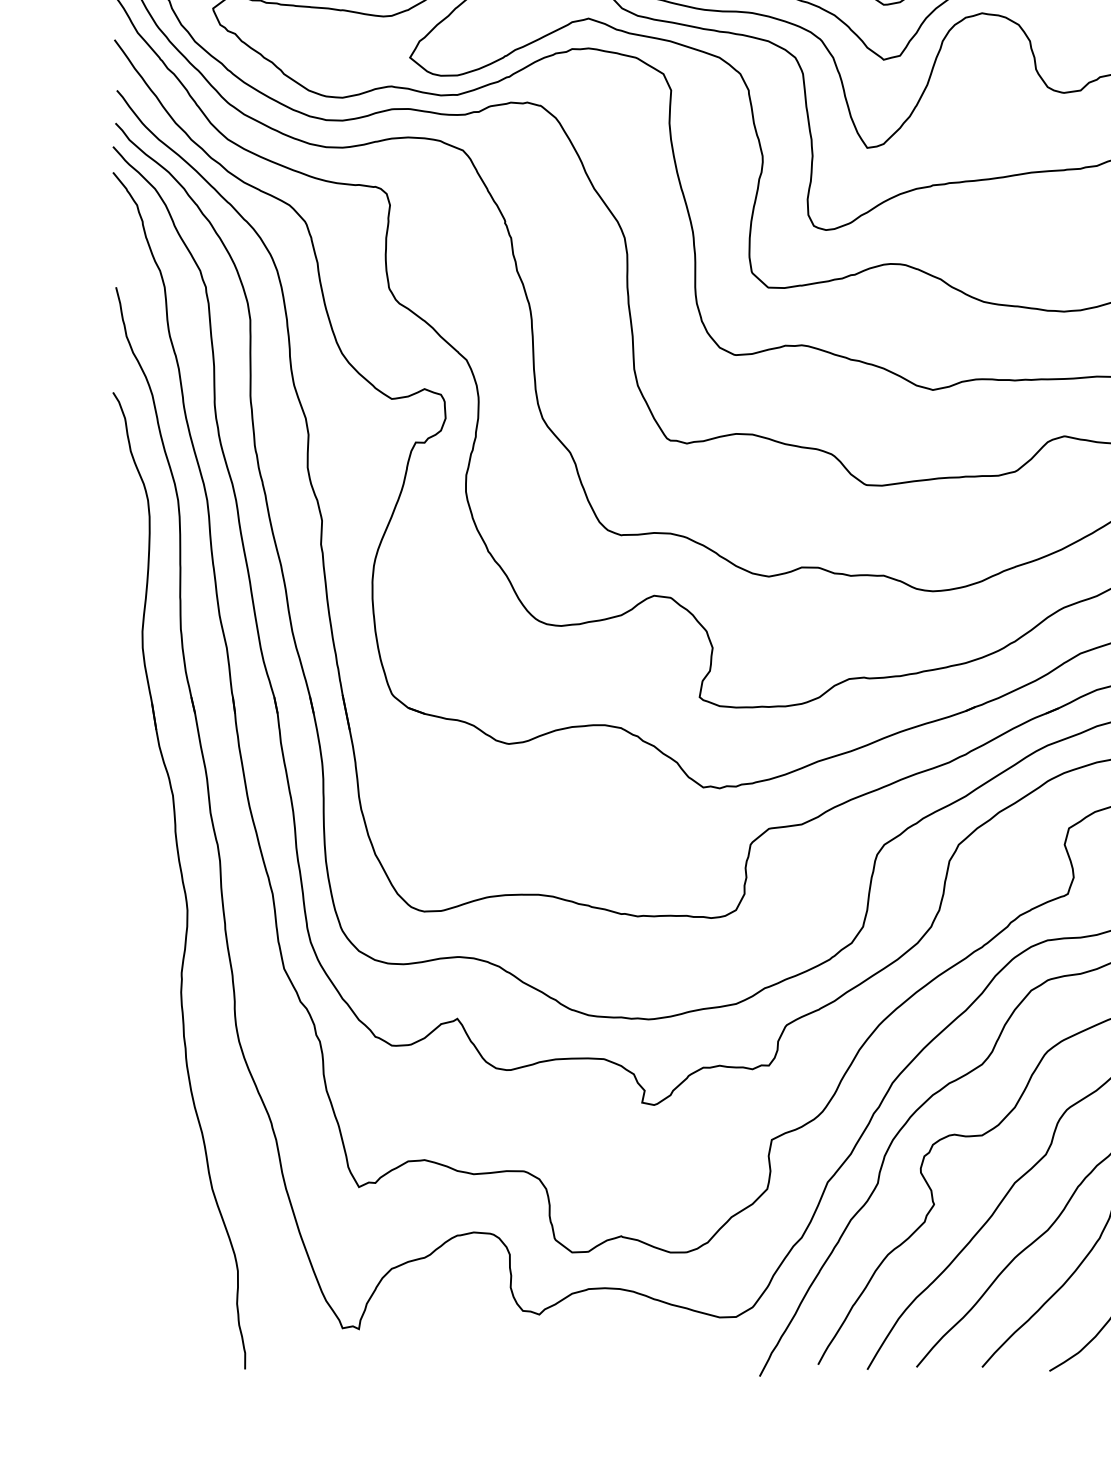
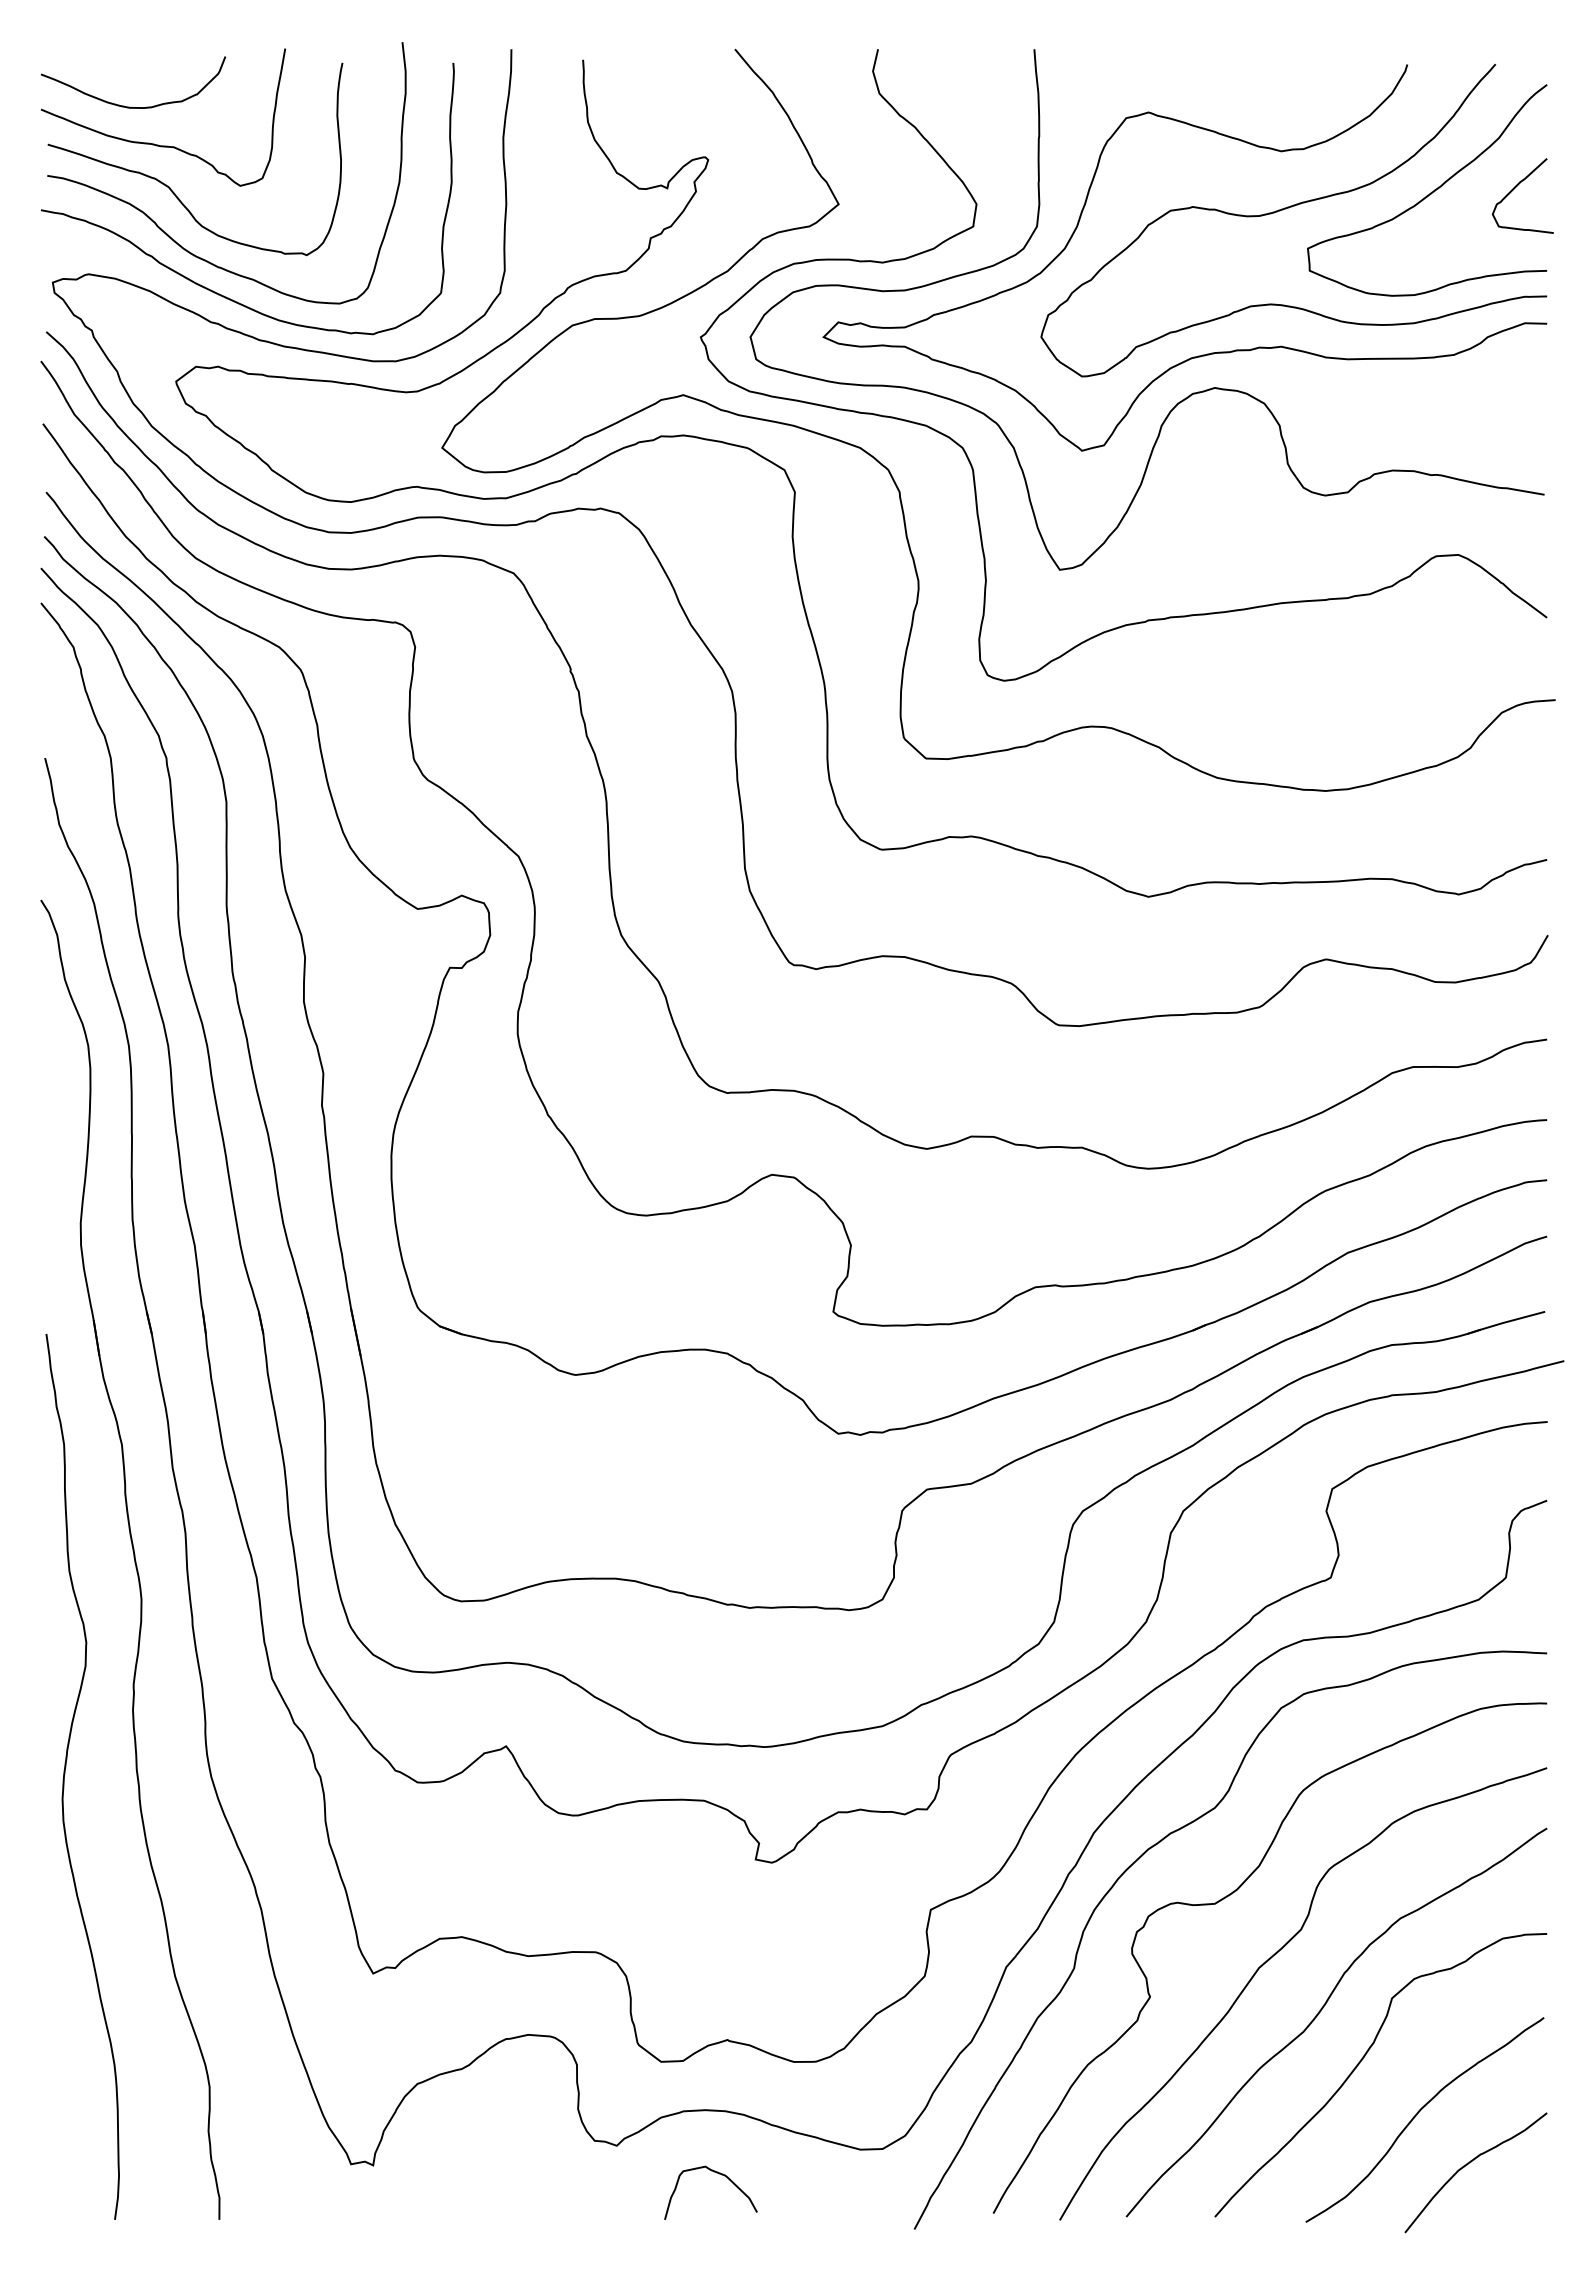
curve: (131, 1039) -> (65, 1774), added
curve: (613, 1335) -> (716, 2173), added

